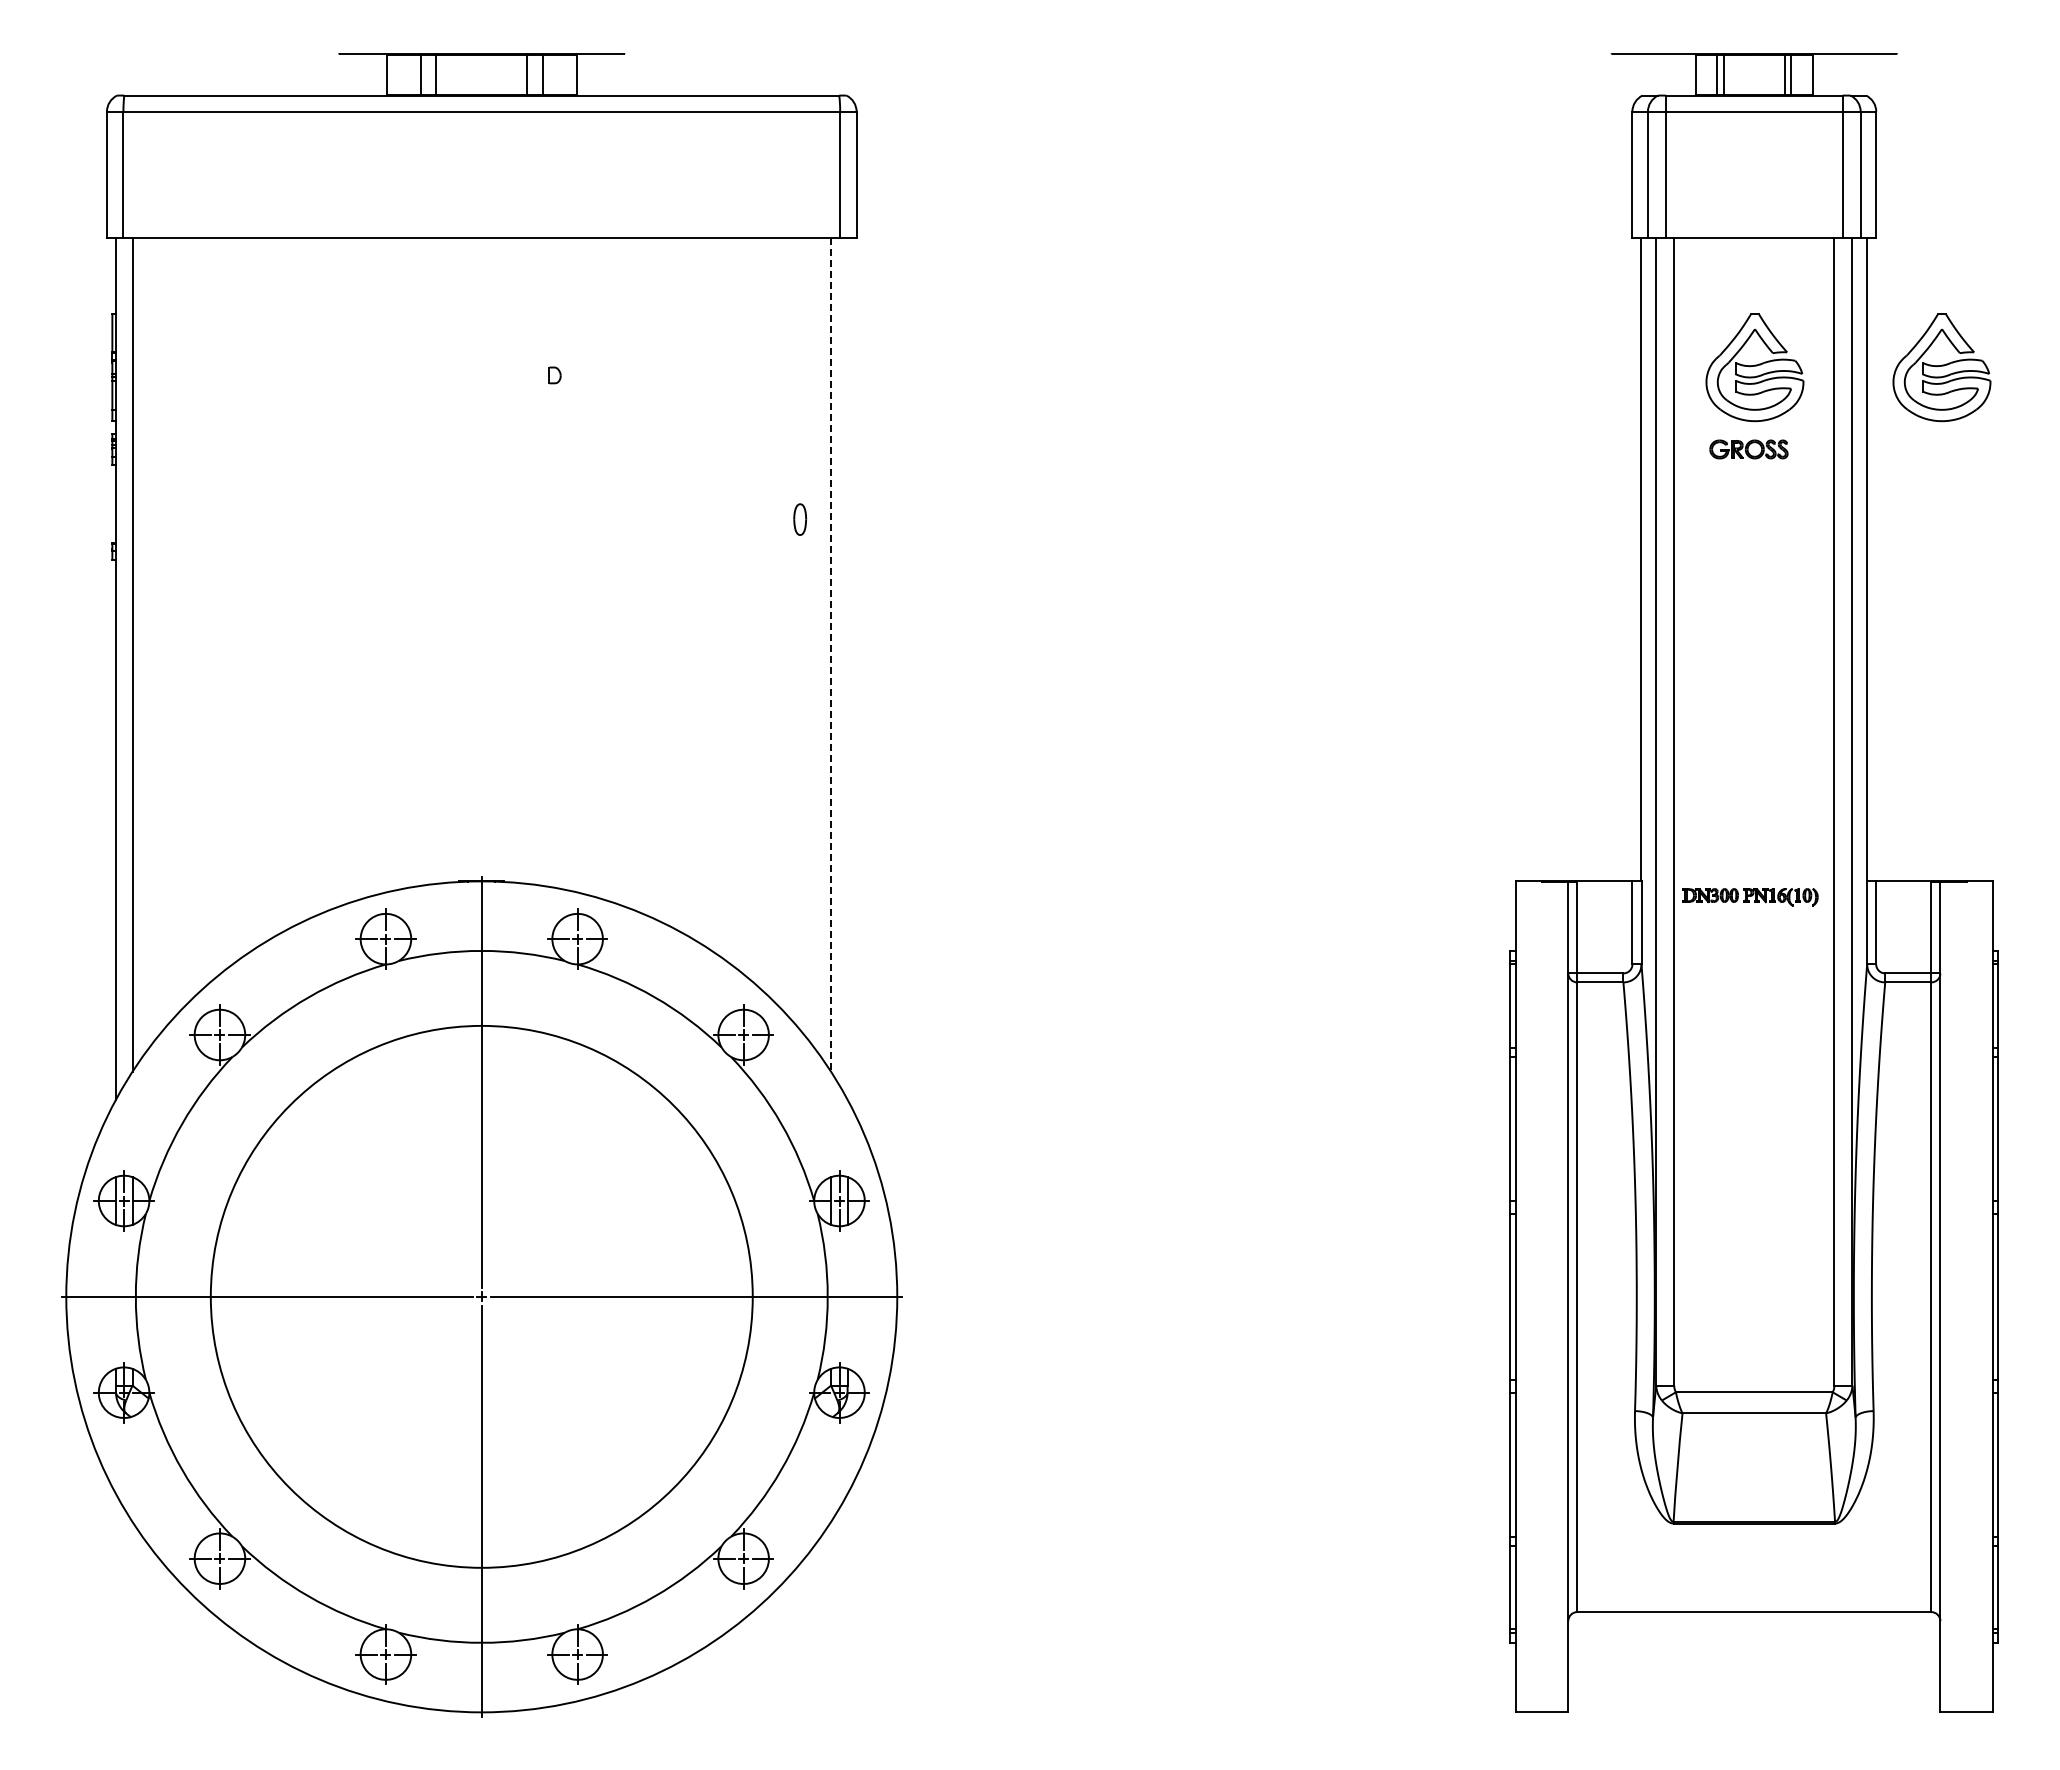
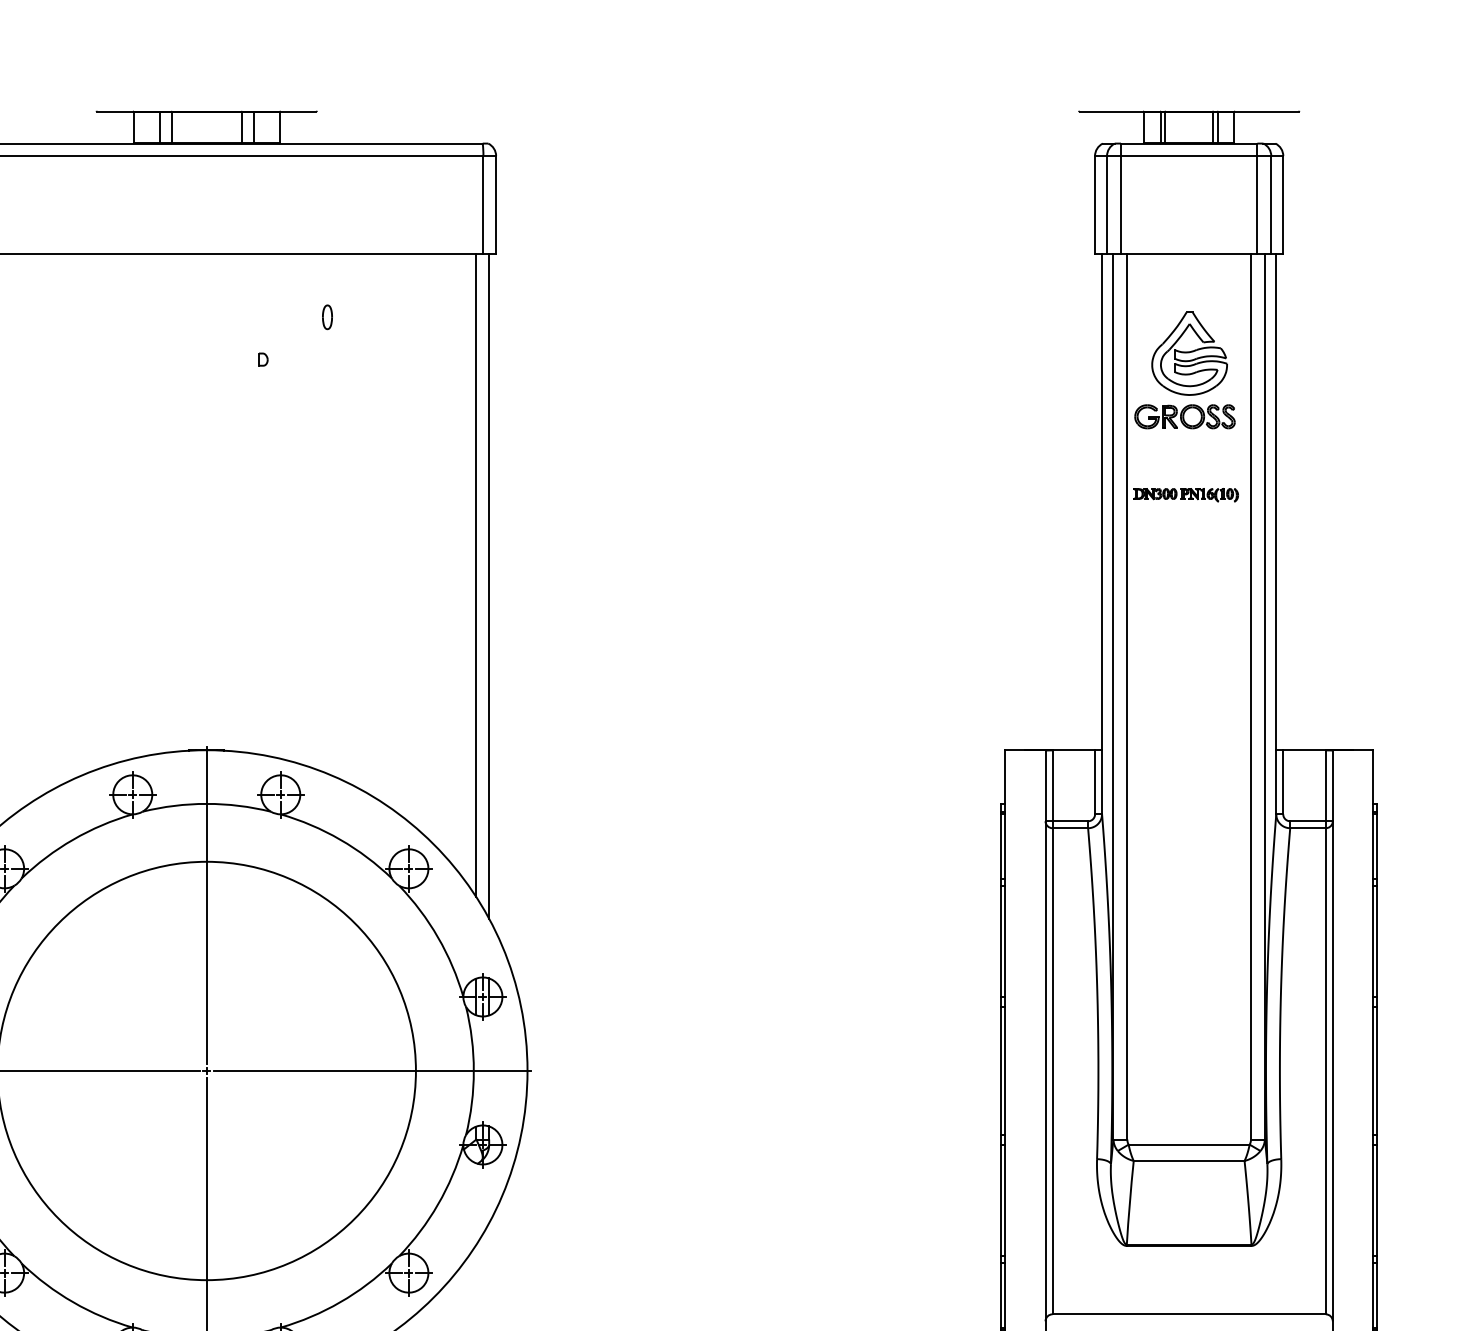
part: (1941, 367) -> (1333, 353), removed
part: (1748, 449) -> (1184, 416), size x1.67
part: (799, 519) -> (326, 317), moved
line: (831, 655) -> (476, 575), dashed -> solid
line: (847, 668) -> (489, 585), added
part: (1750, 897) -> (1186, 495), moved

